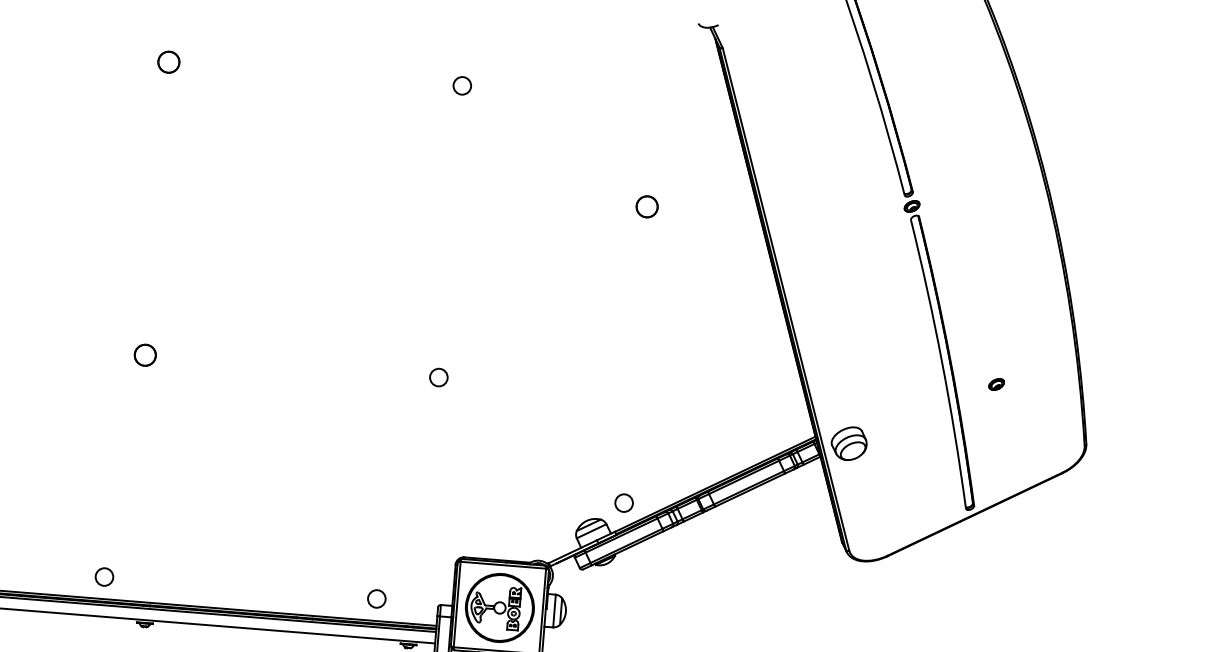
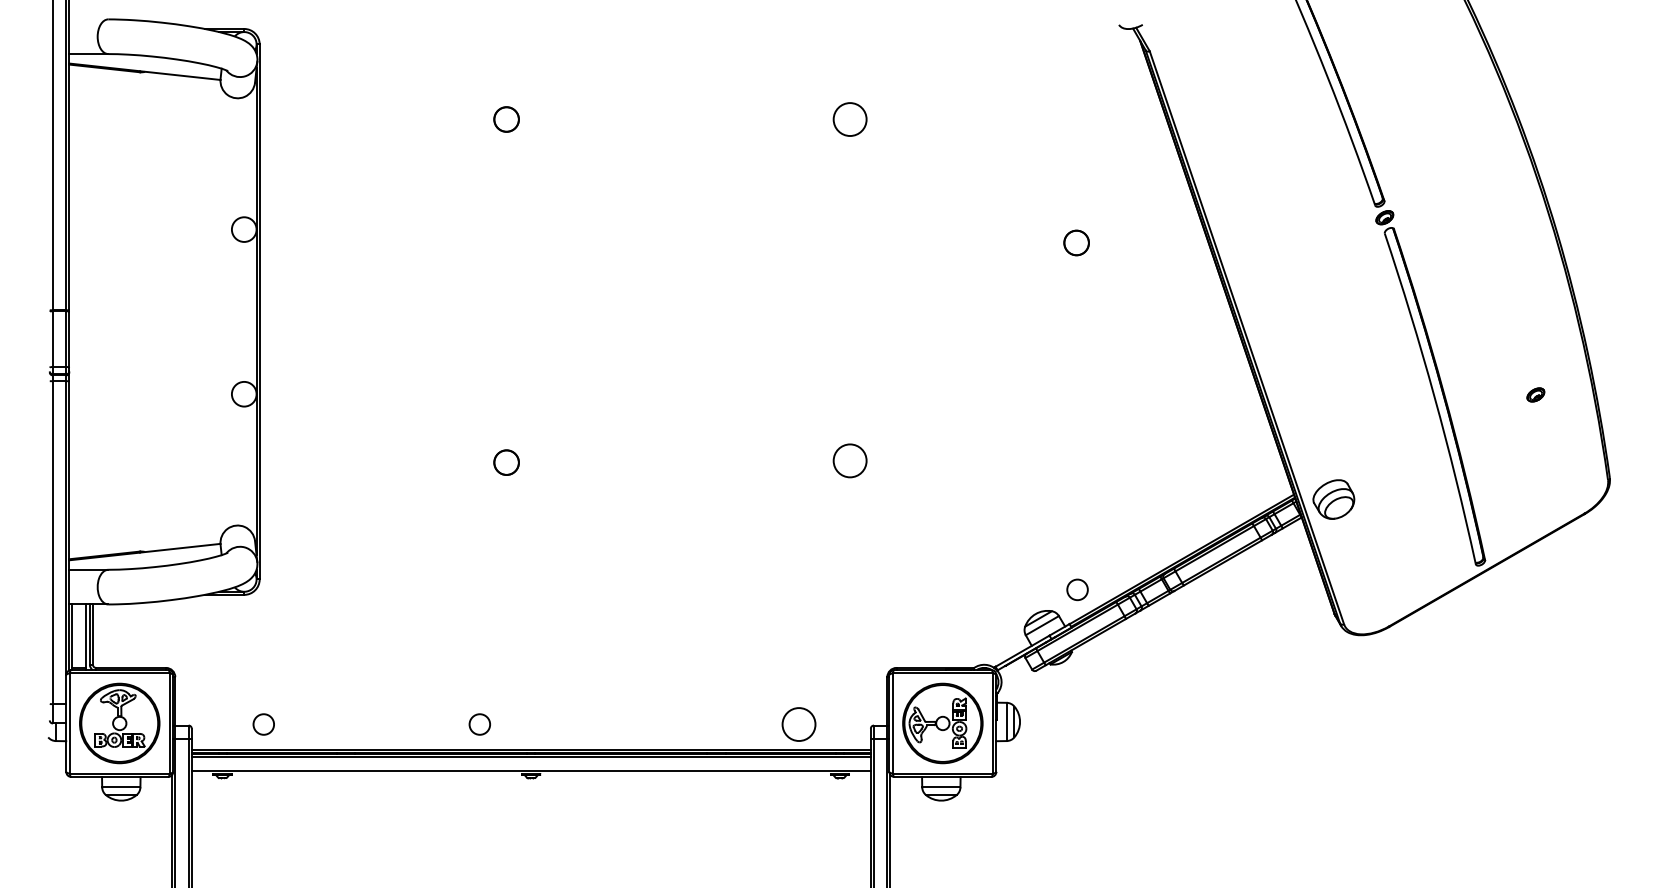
circle: (462, 85) -> (850, 119), size x1.6
circle: (439, 377) -> (850, 461), size x1.6
part: (996, 384) -> (1535, 394), moved
circle: (376, 598) -> (798, 724), size x1.6

